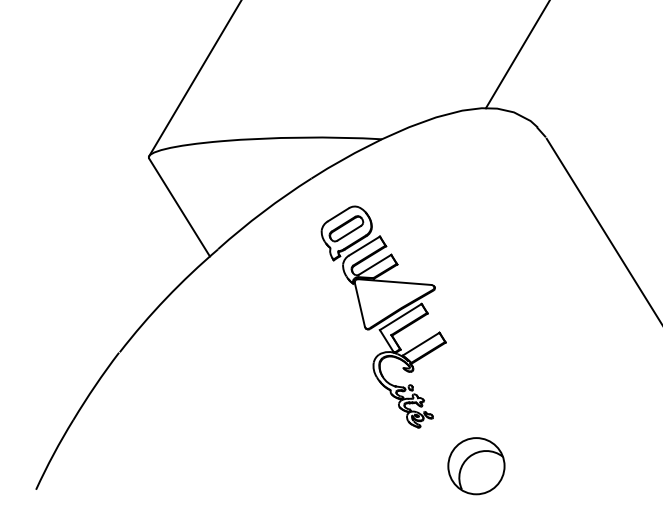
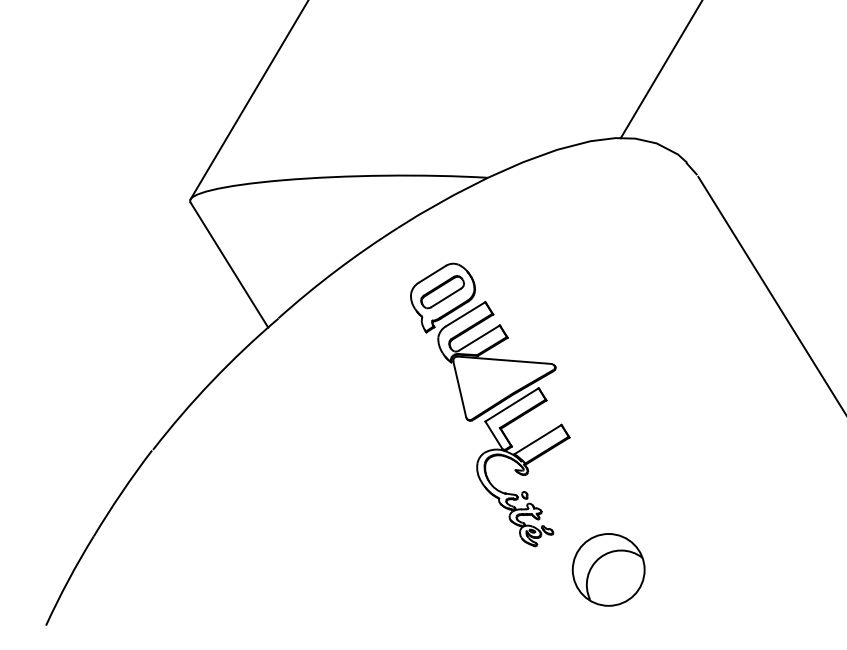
part: (476, 466) -> (608, 570), moved

